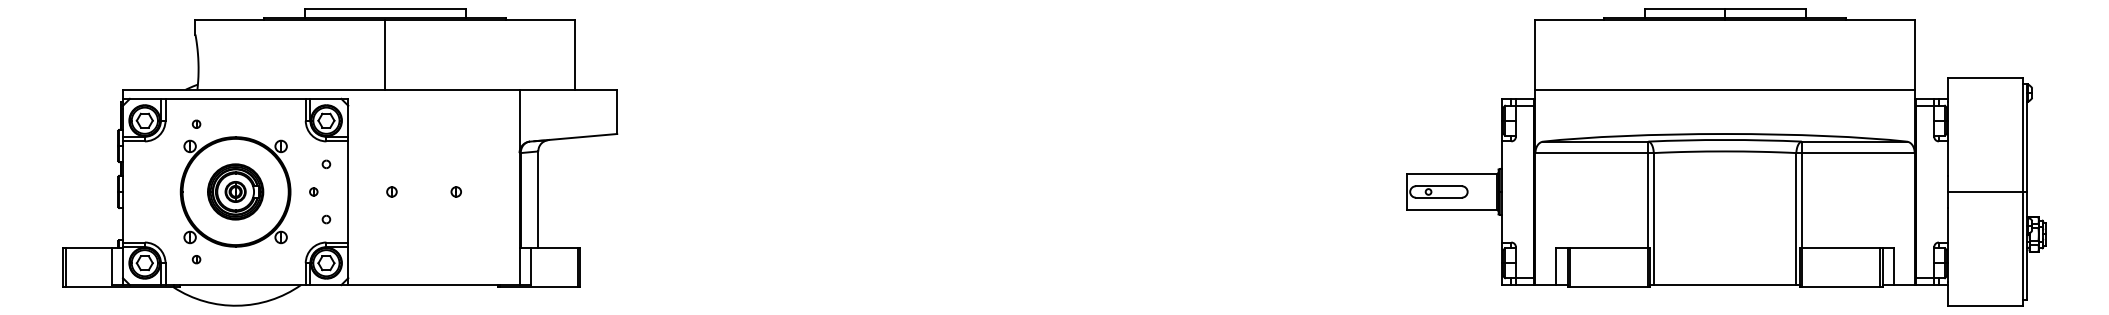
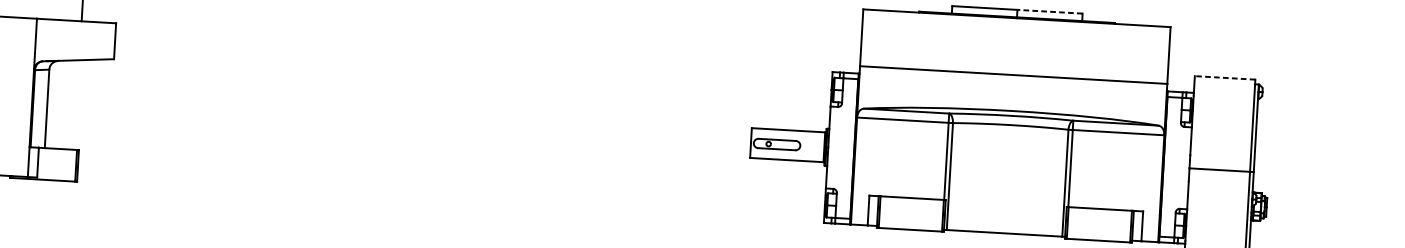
line: (1764, 9) -> (1049, 11), solid -> dashed
line: (1984, 78) -> (1224, 78), solid -> dashed

